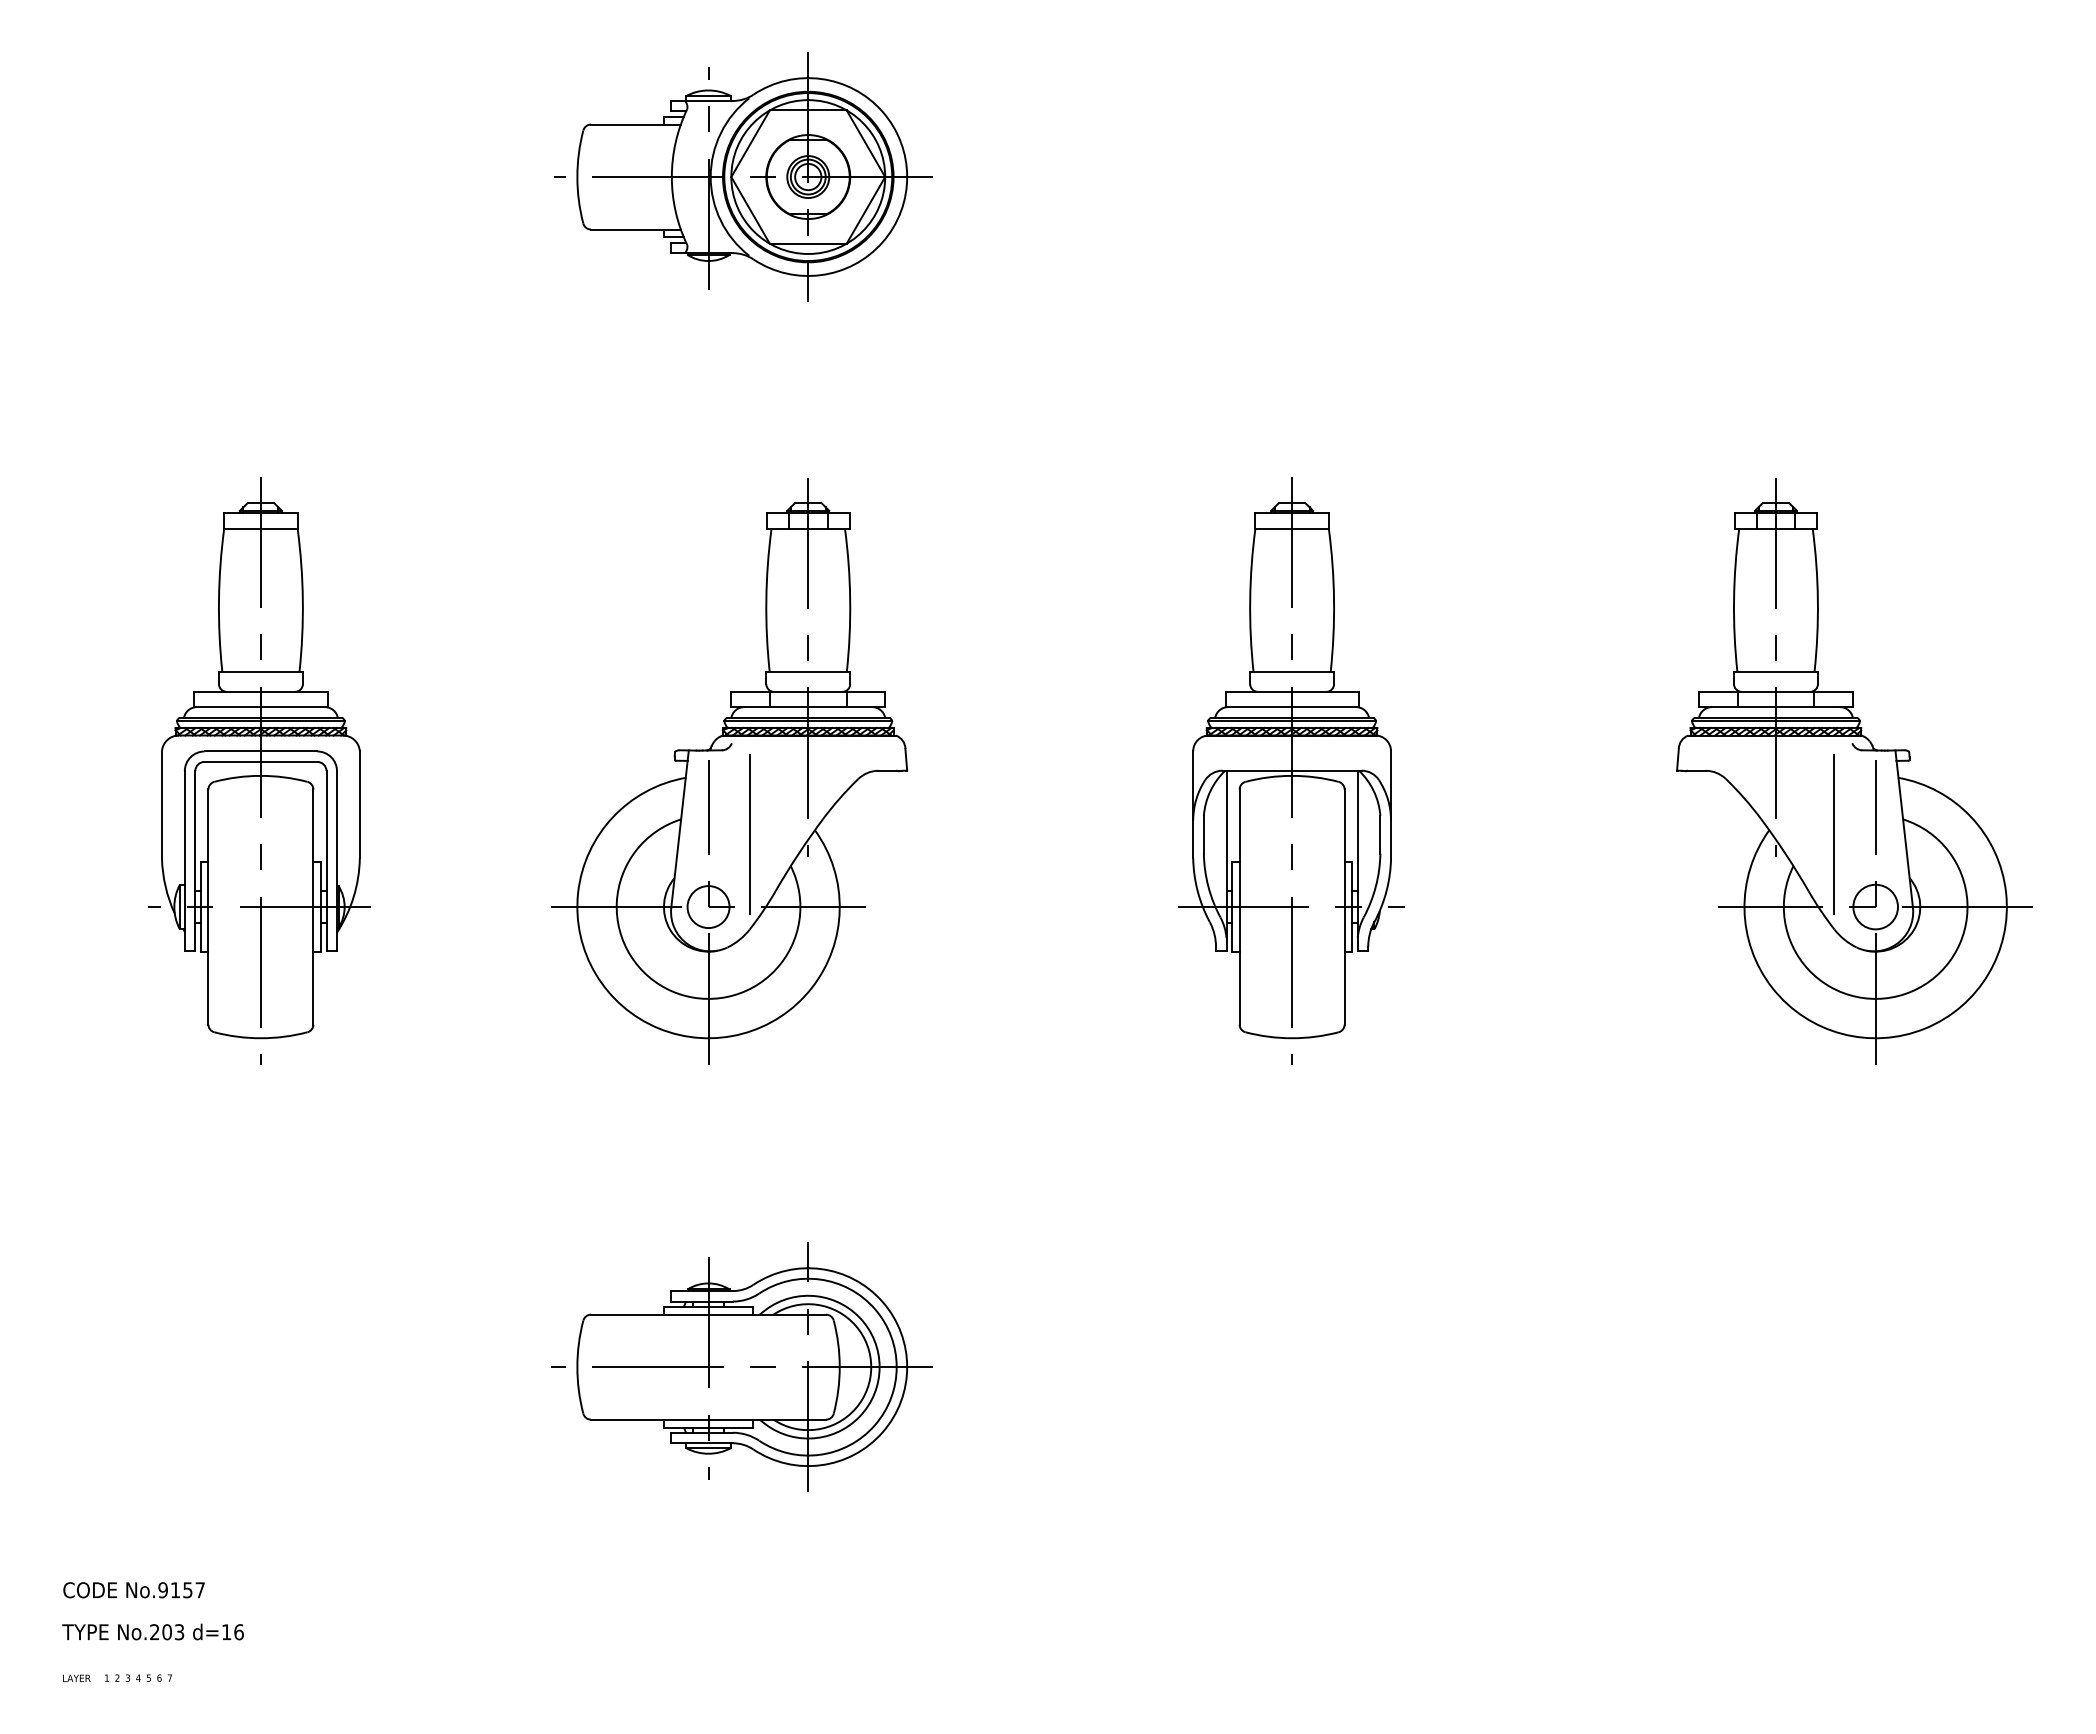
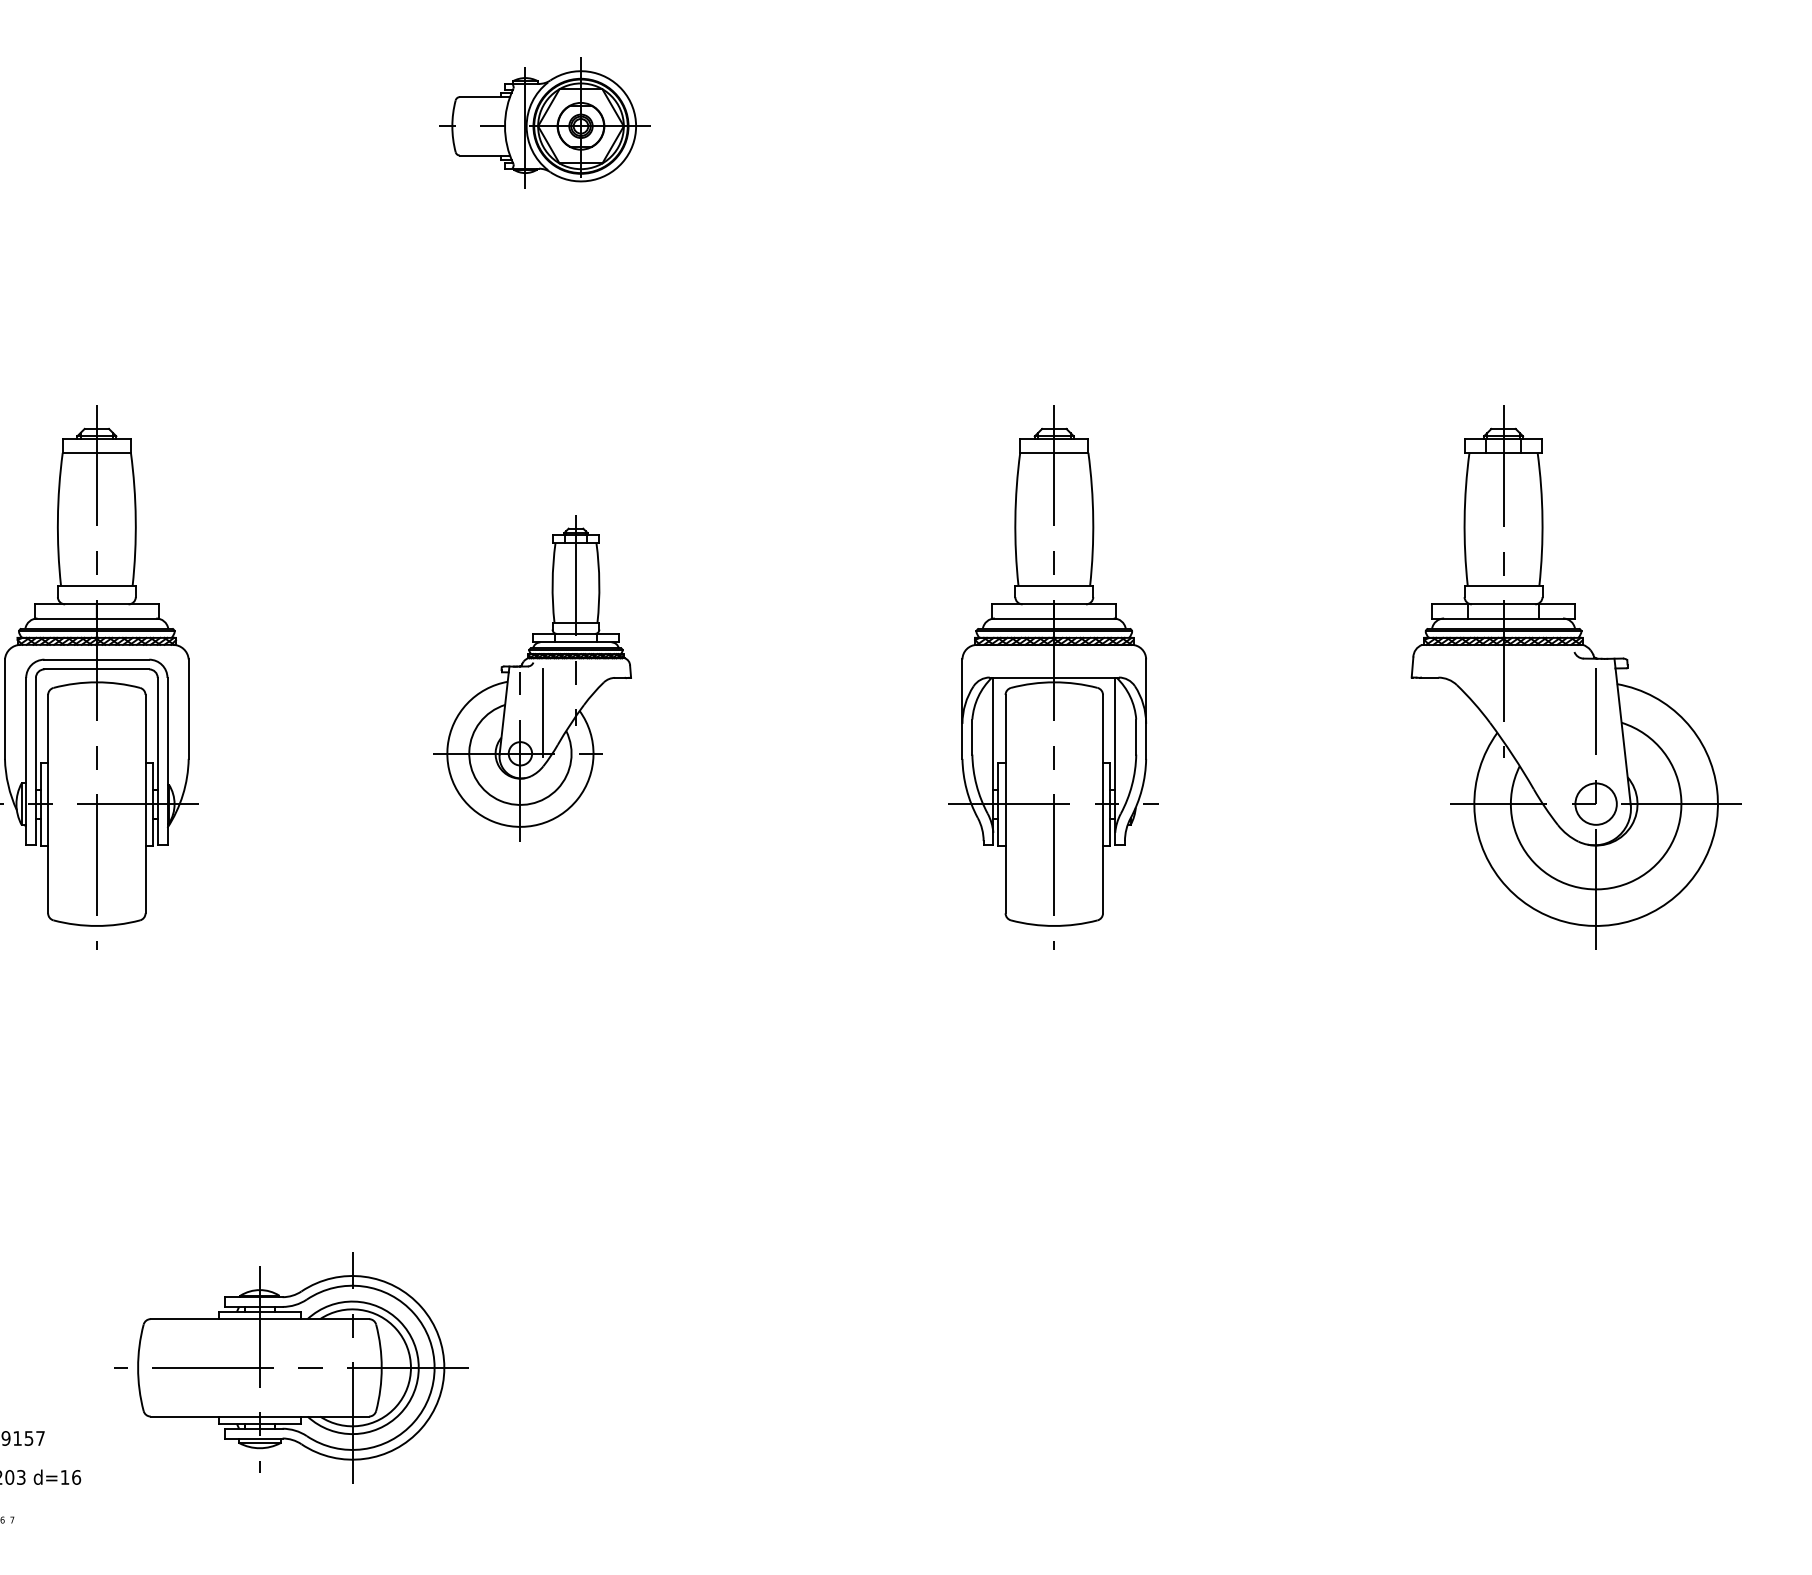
part: (743, 176) -> (544, 125), size x0.6
part: (729, 771) -> (531, 678), size x0.6
line: (1834, 834) -> (1557, 736), removed
part: (741, 1366) -> (290, 1367), moved

